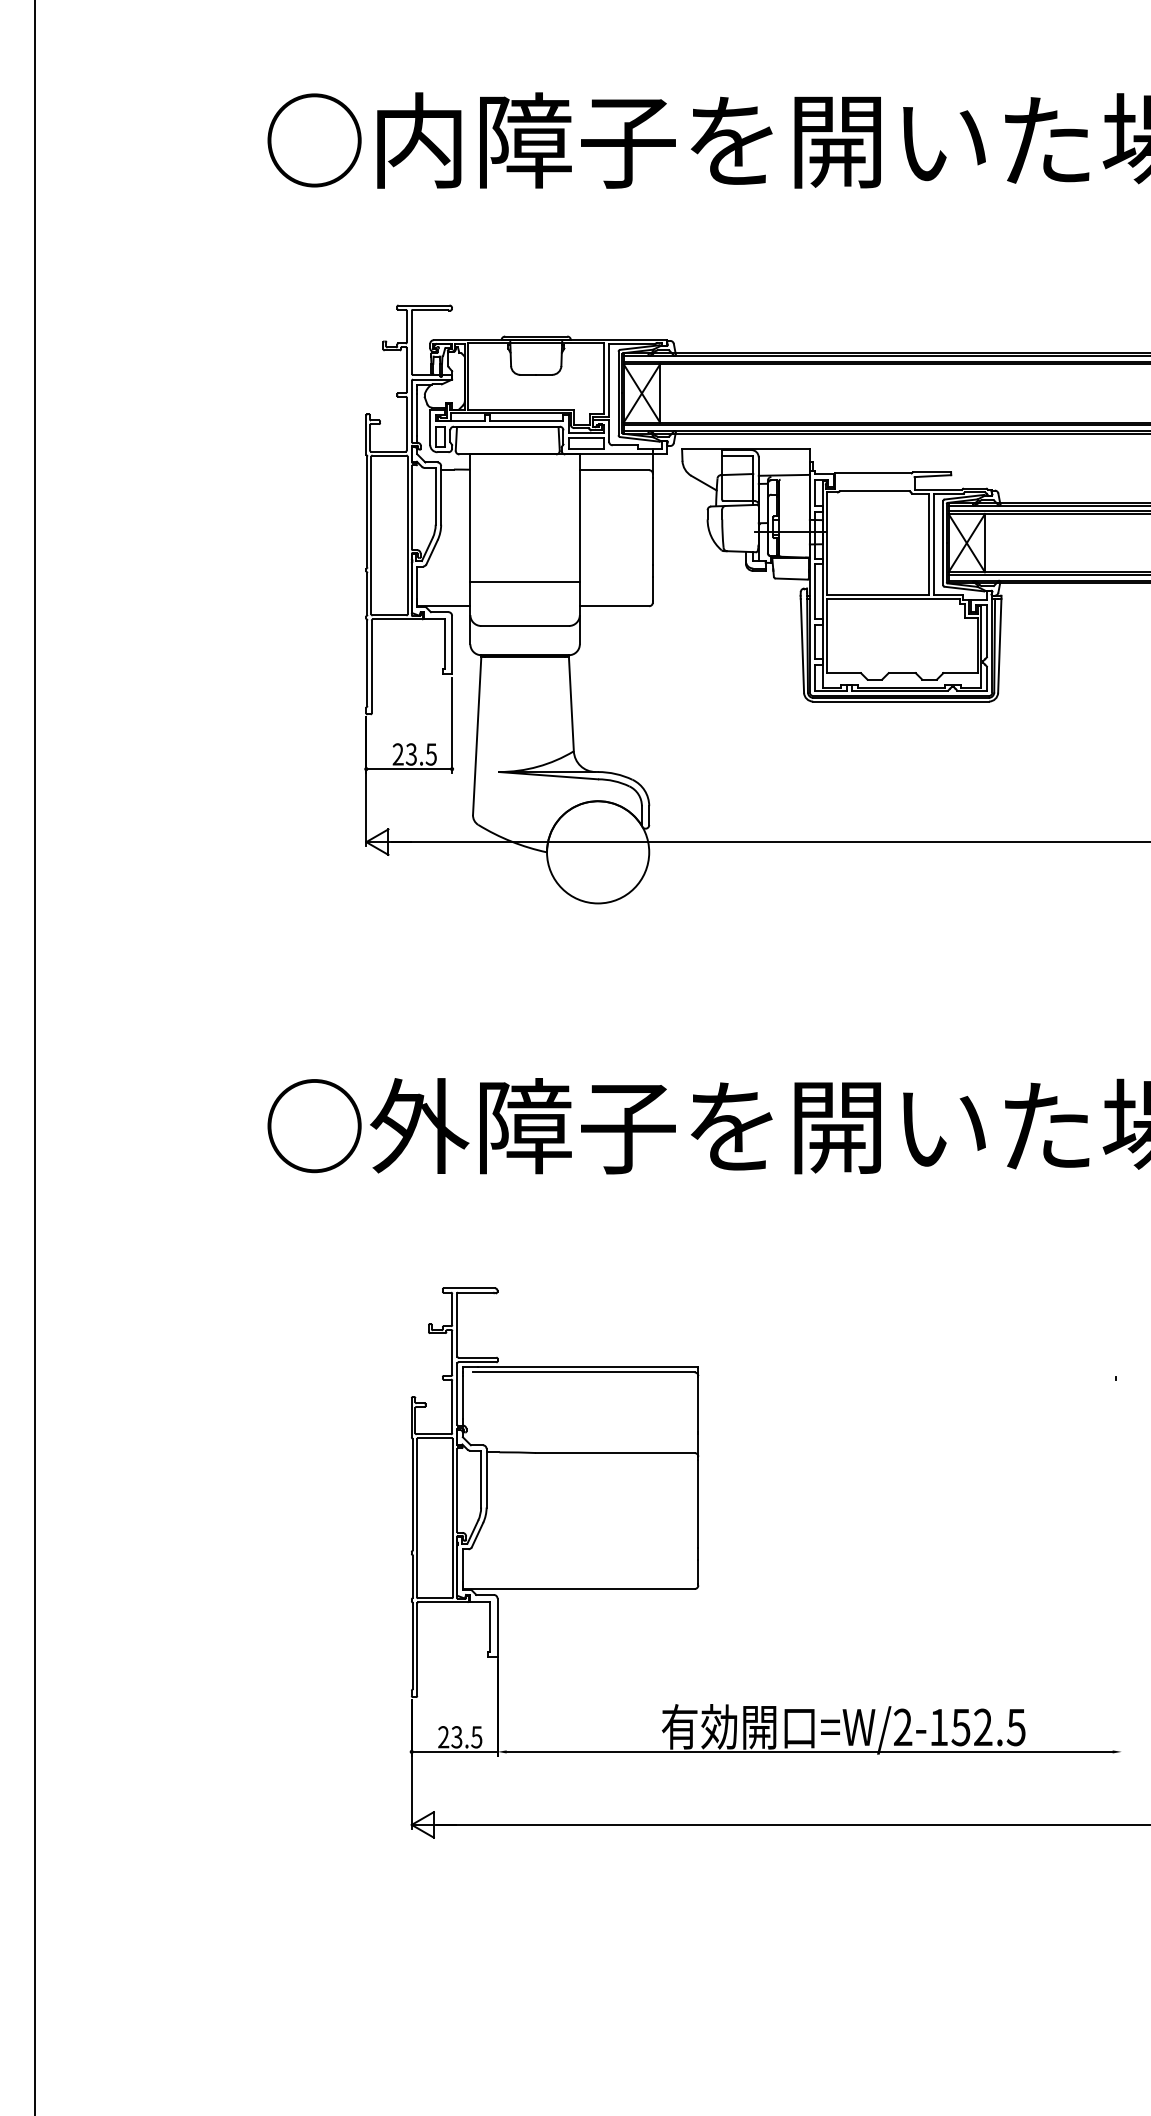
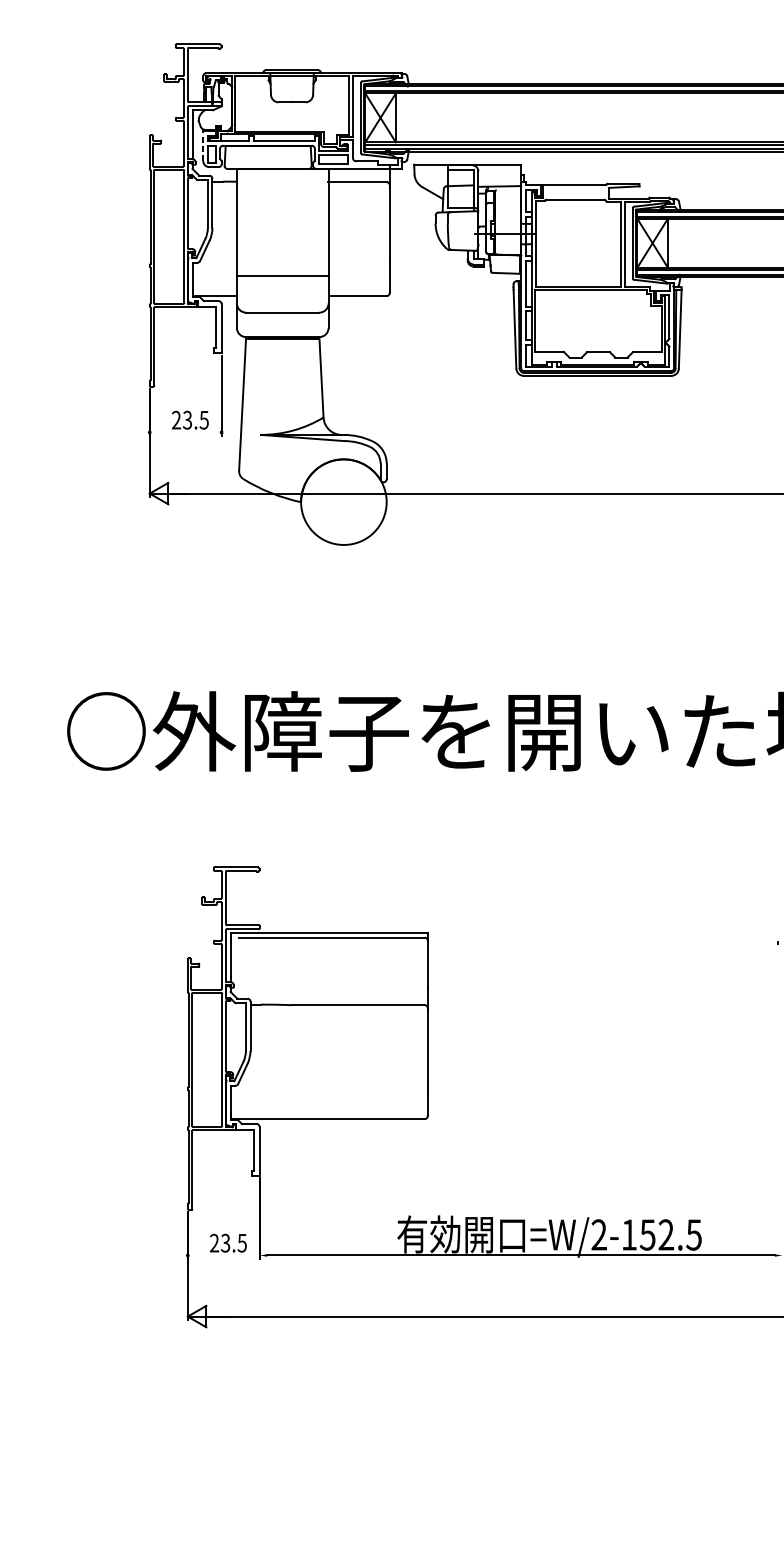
line: (430, 427) -> (203, 146), solid -> dashed
line: (409, 769) -> (185, 432), removed
line: (454, 1751) -> (223, 1255), removed

